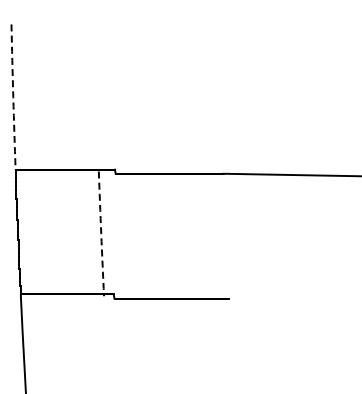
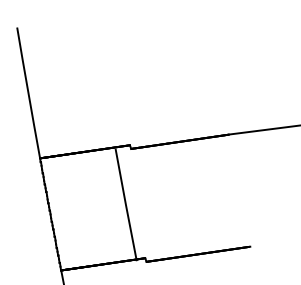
arc: (13, 97) -> (28, 93), dashed -> solid
arc: (101, 233) -> (126, 204), dashed -> solid

